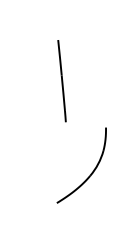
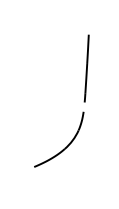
line: (61, 81) -> (86, 68), moved

